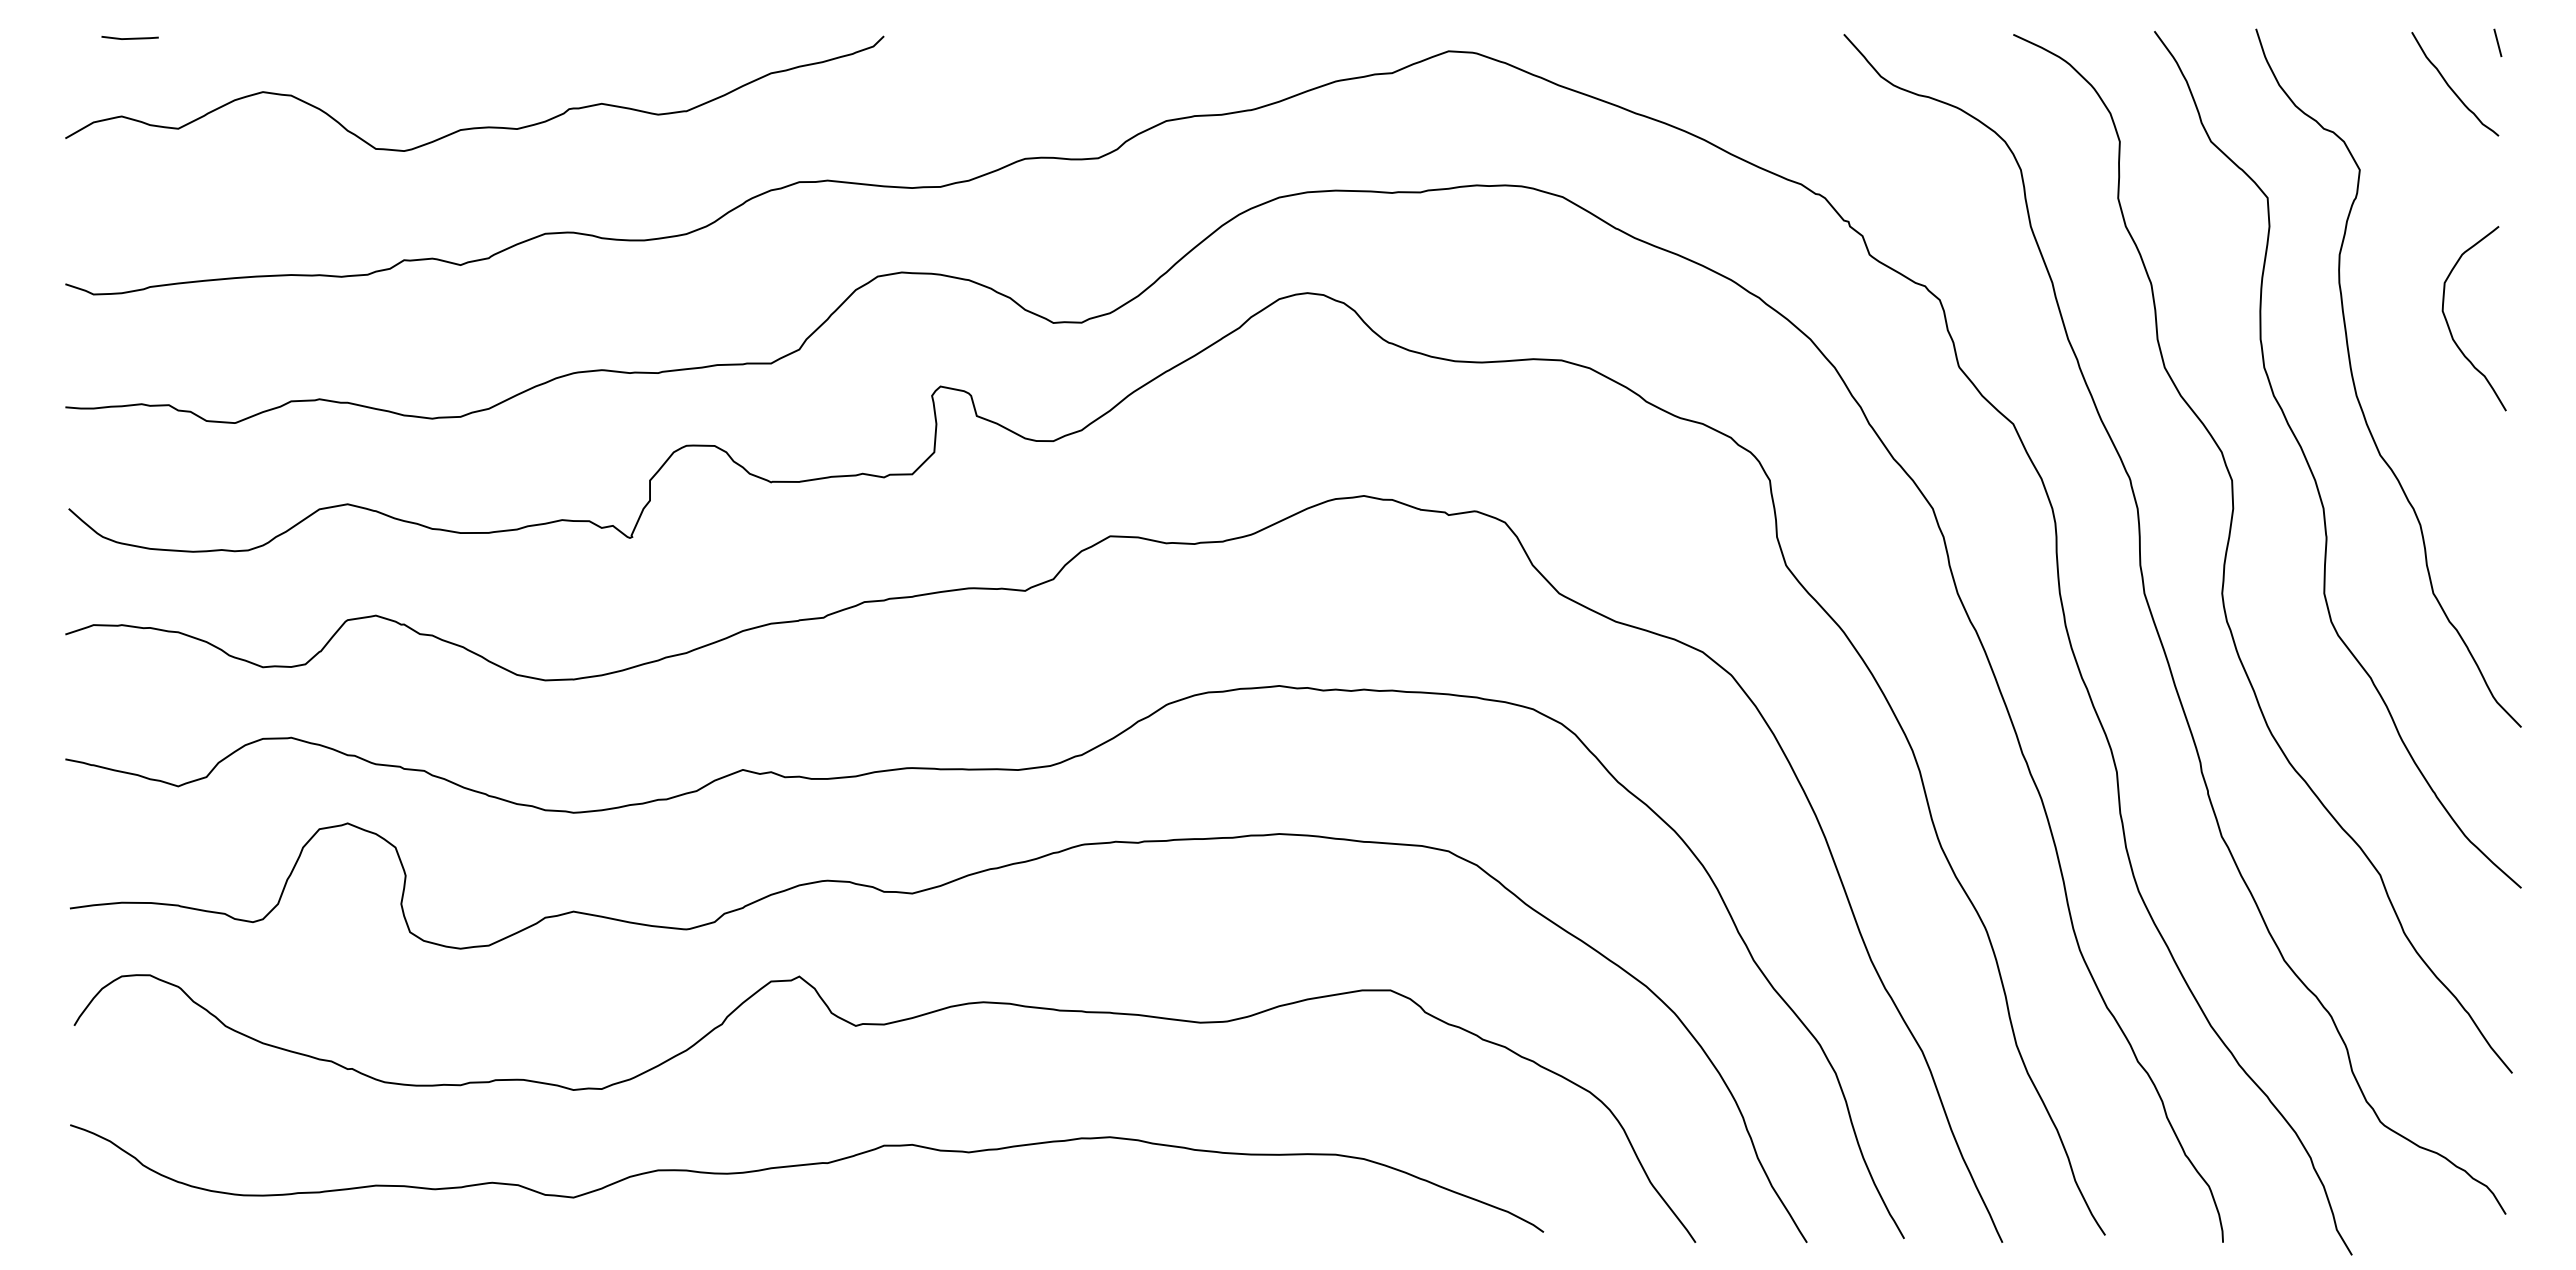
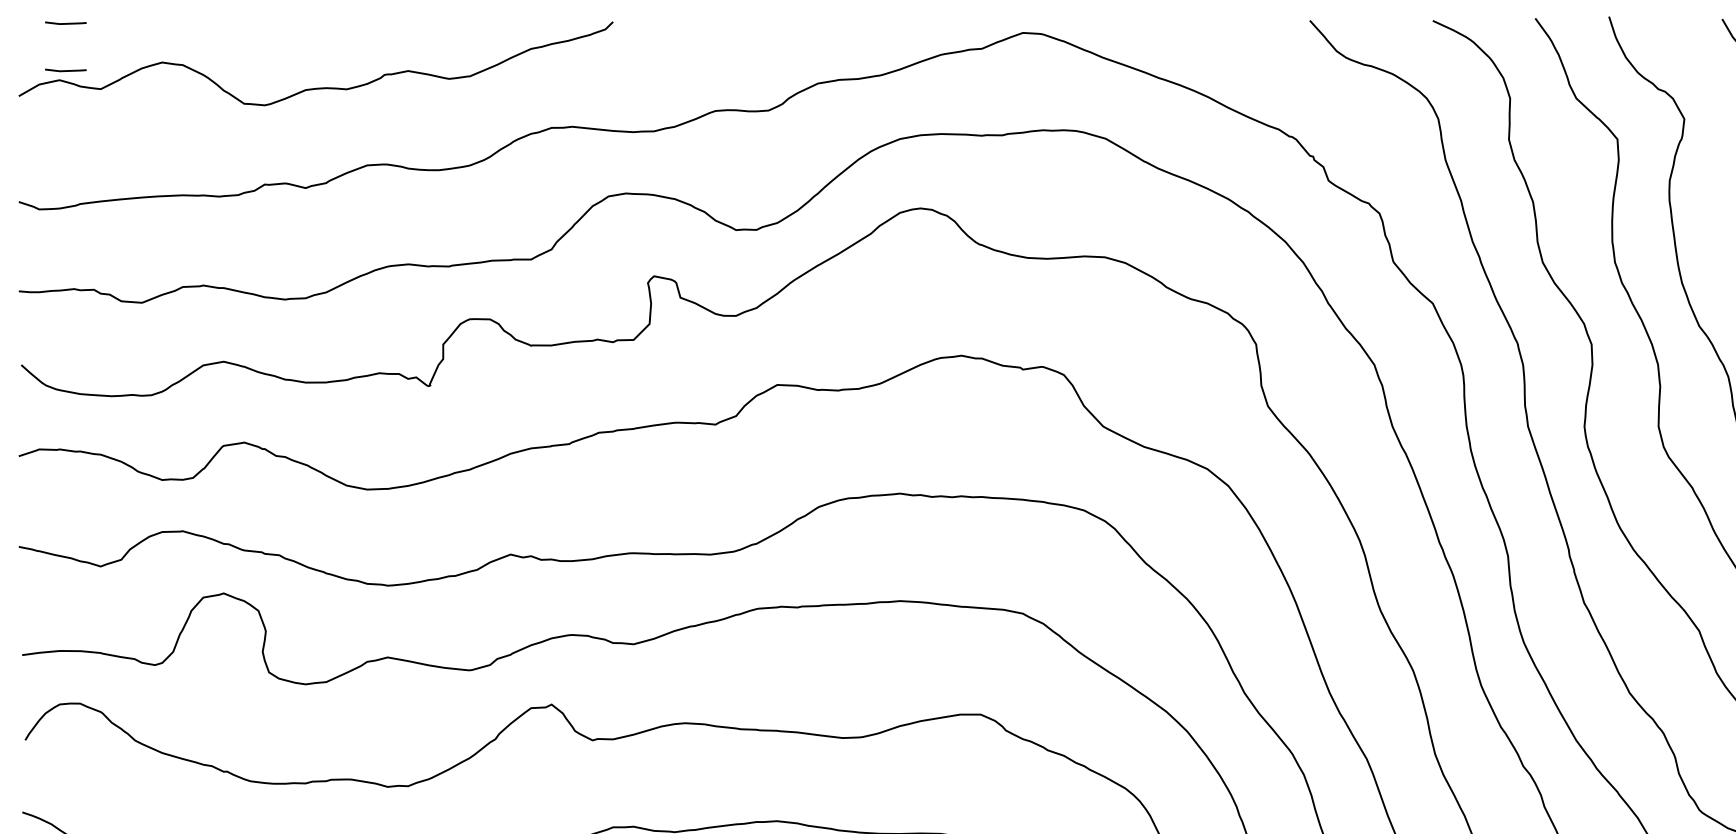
line: (129, 103) -> (65, 70), added

